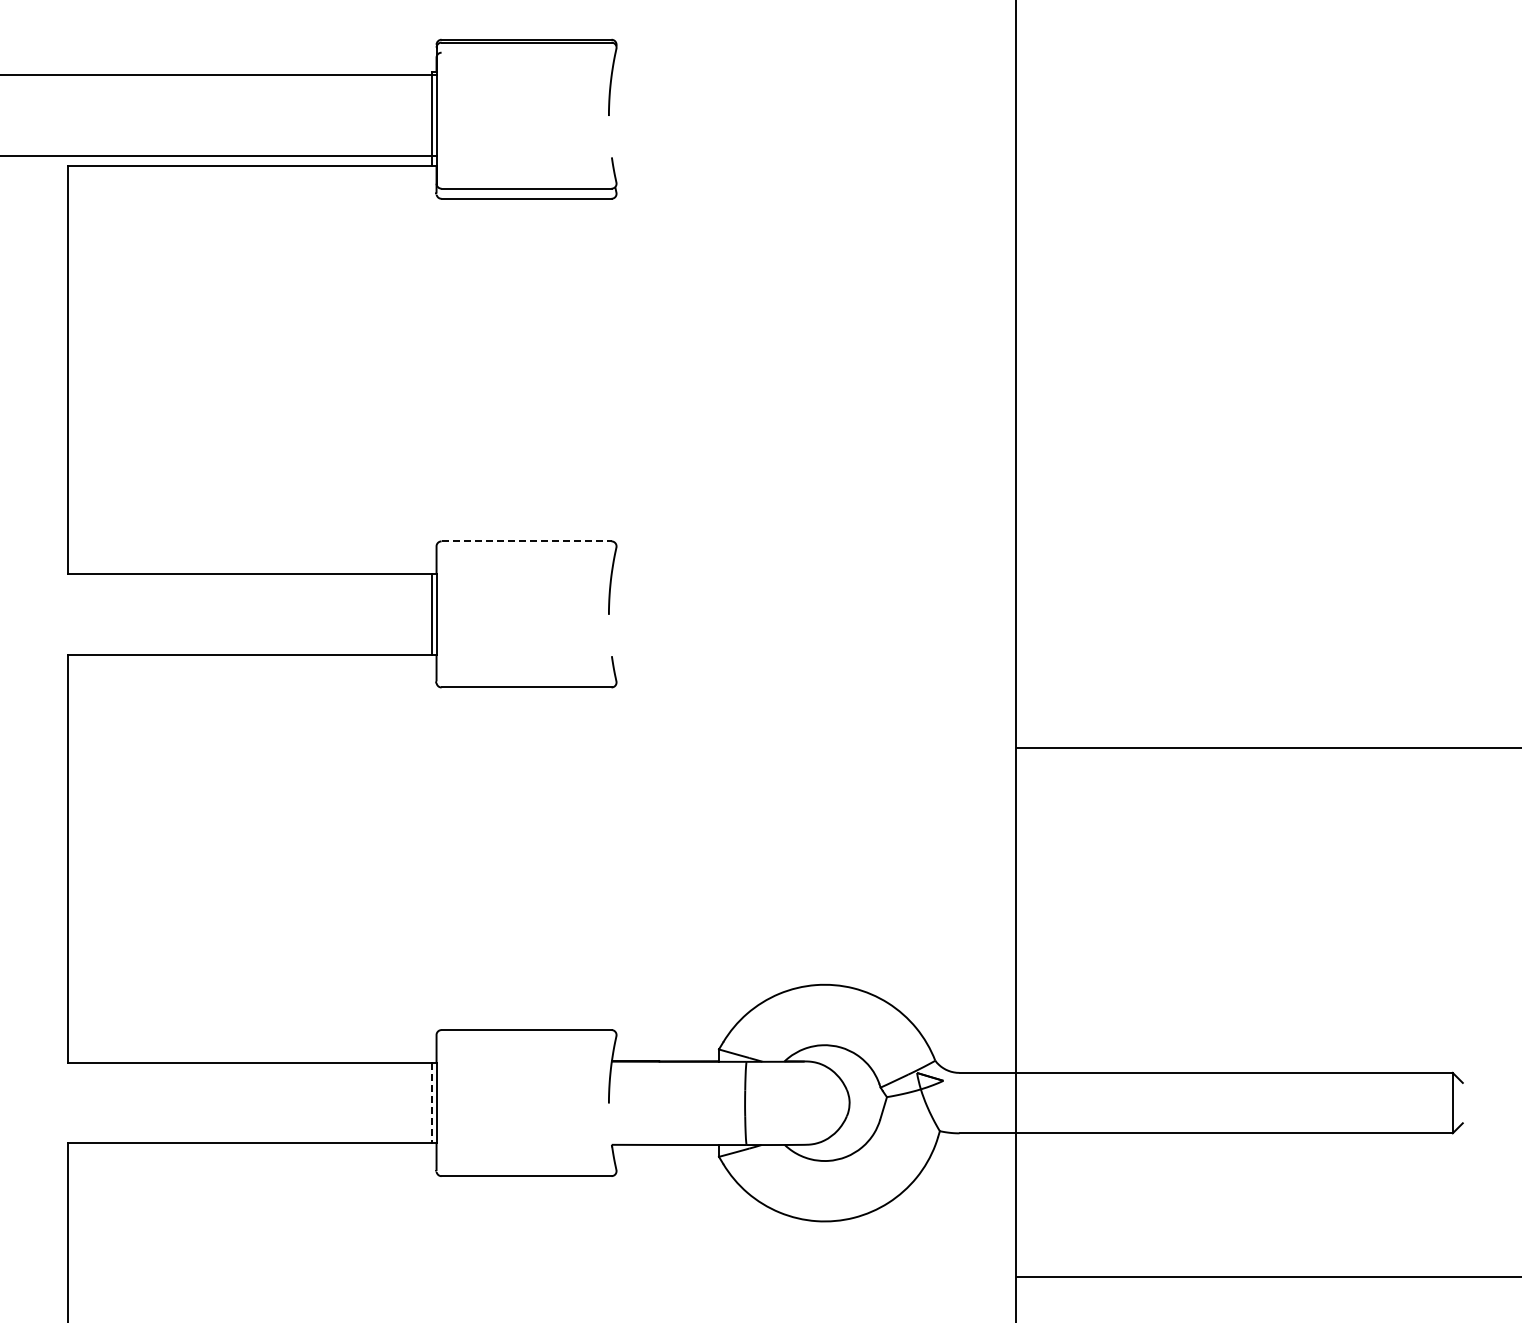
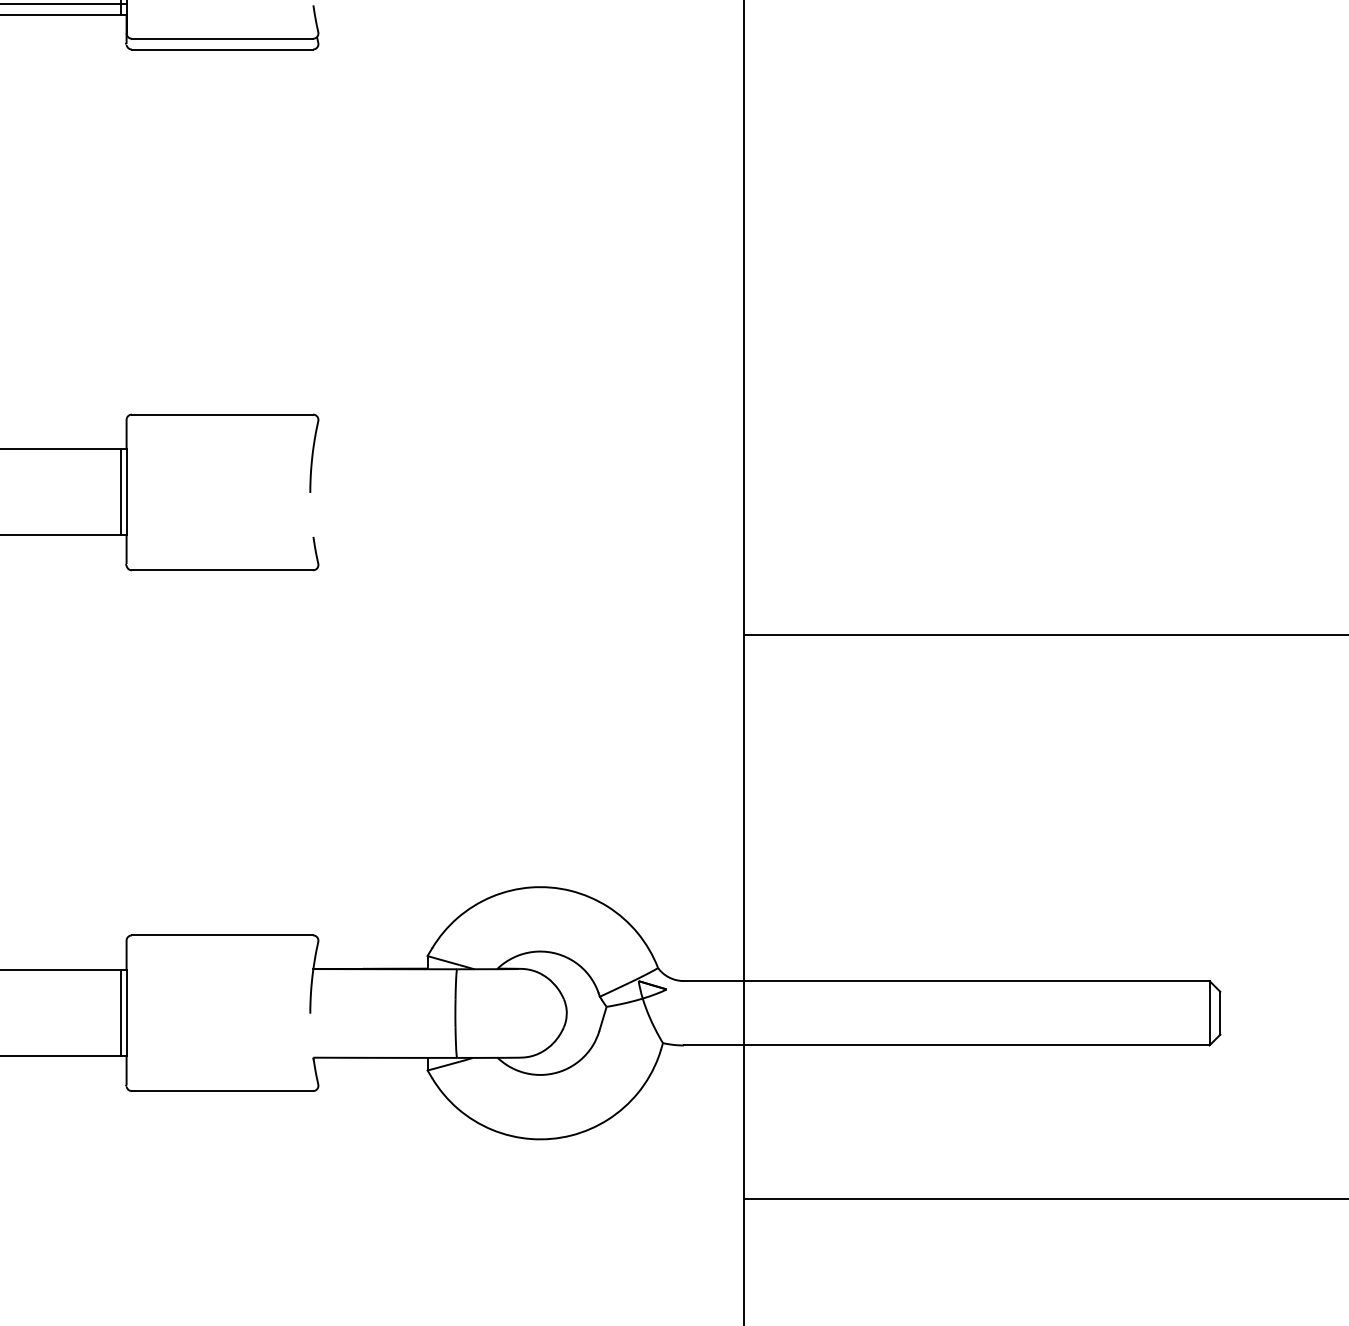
line: (526, 541) -> (222, 414), dashed -> solid
line: (1462, 1102) -> (1219, 1012), added
line: (431, 1103) -> (121, 1013), dashed -> solid

